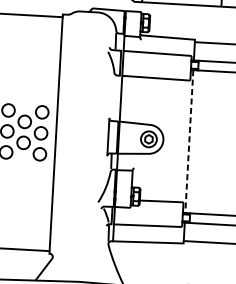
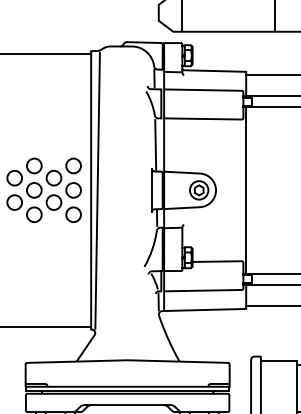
line: (113, 97) -> (155, 144), added
line: (61, 134) -> (97, 190), added
line: (189, 141) -> (246, 190), dashed -> solid

